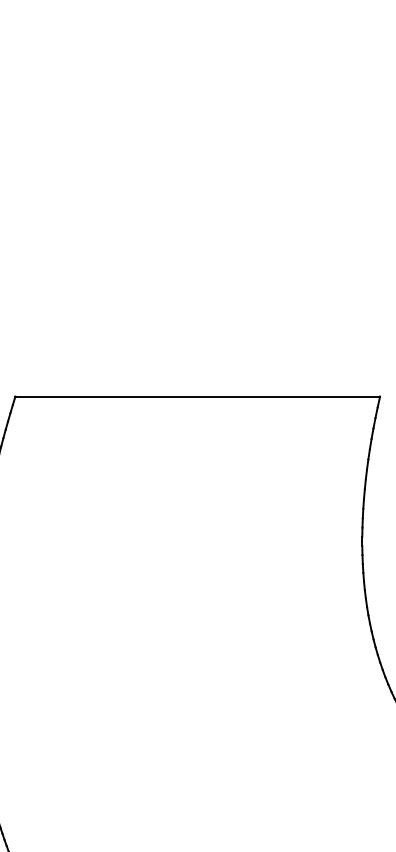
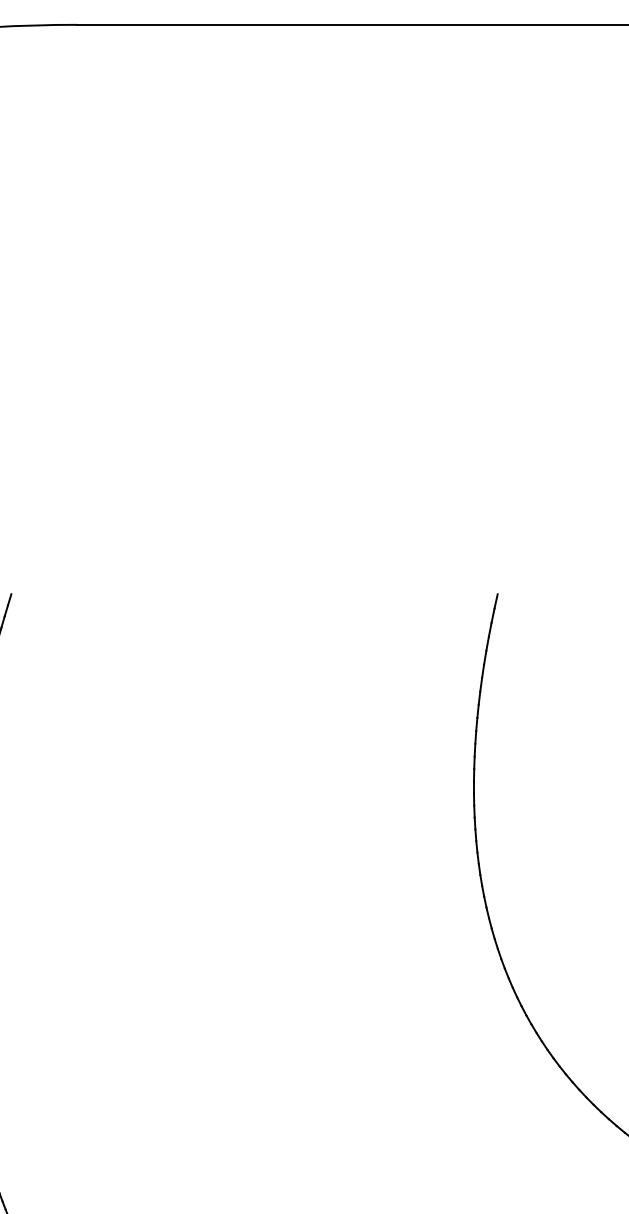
line: (197, 396) -> (254, 594), removed

